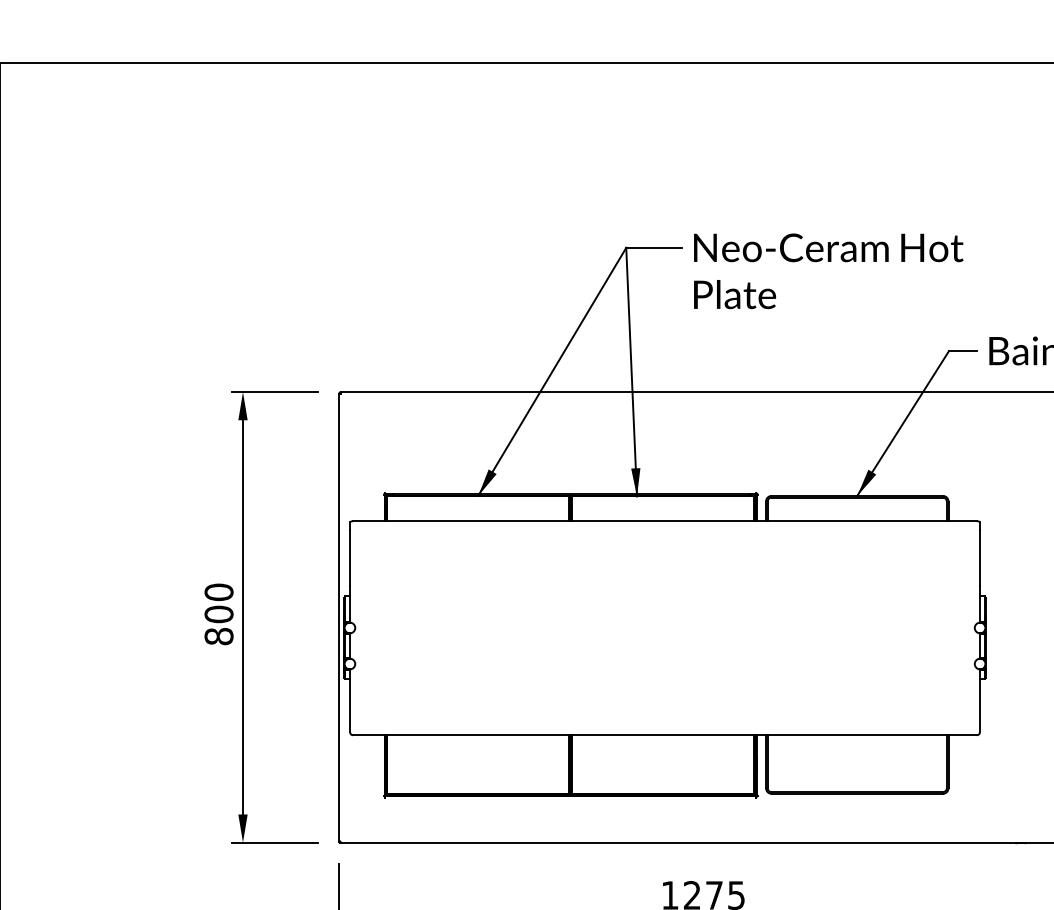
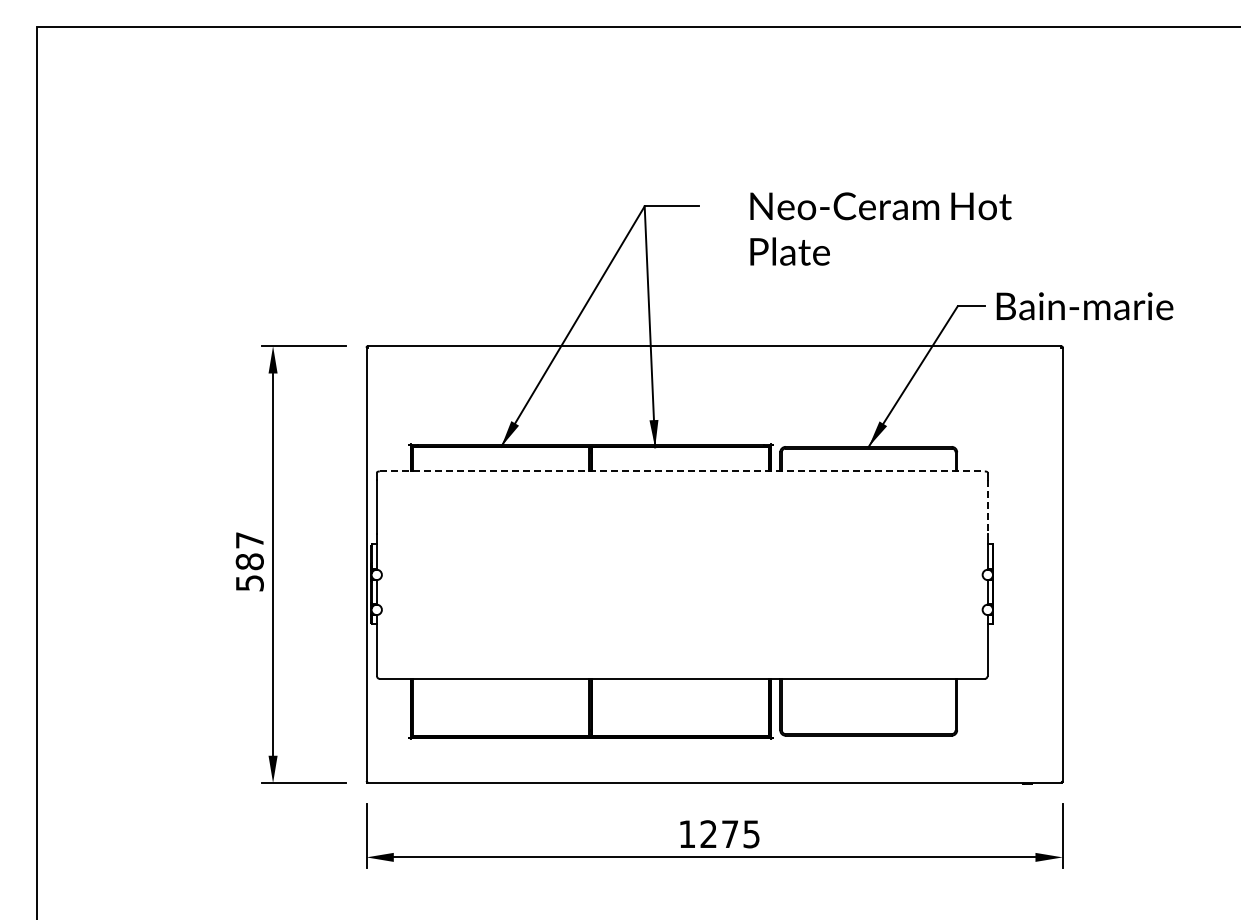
text: (828, 270) -> (880, 228), moved
line: (665, 521) -> (682, 471), solid -> dashed
line: (979, 558) -> (987, 507), solid -> dashed
text: (218, 614) -> (249, 561), 800 -> 587

